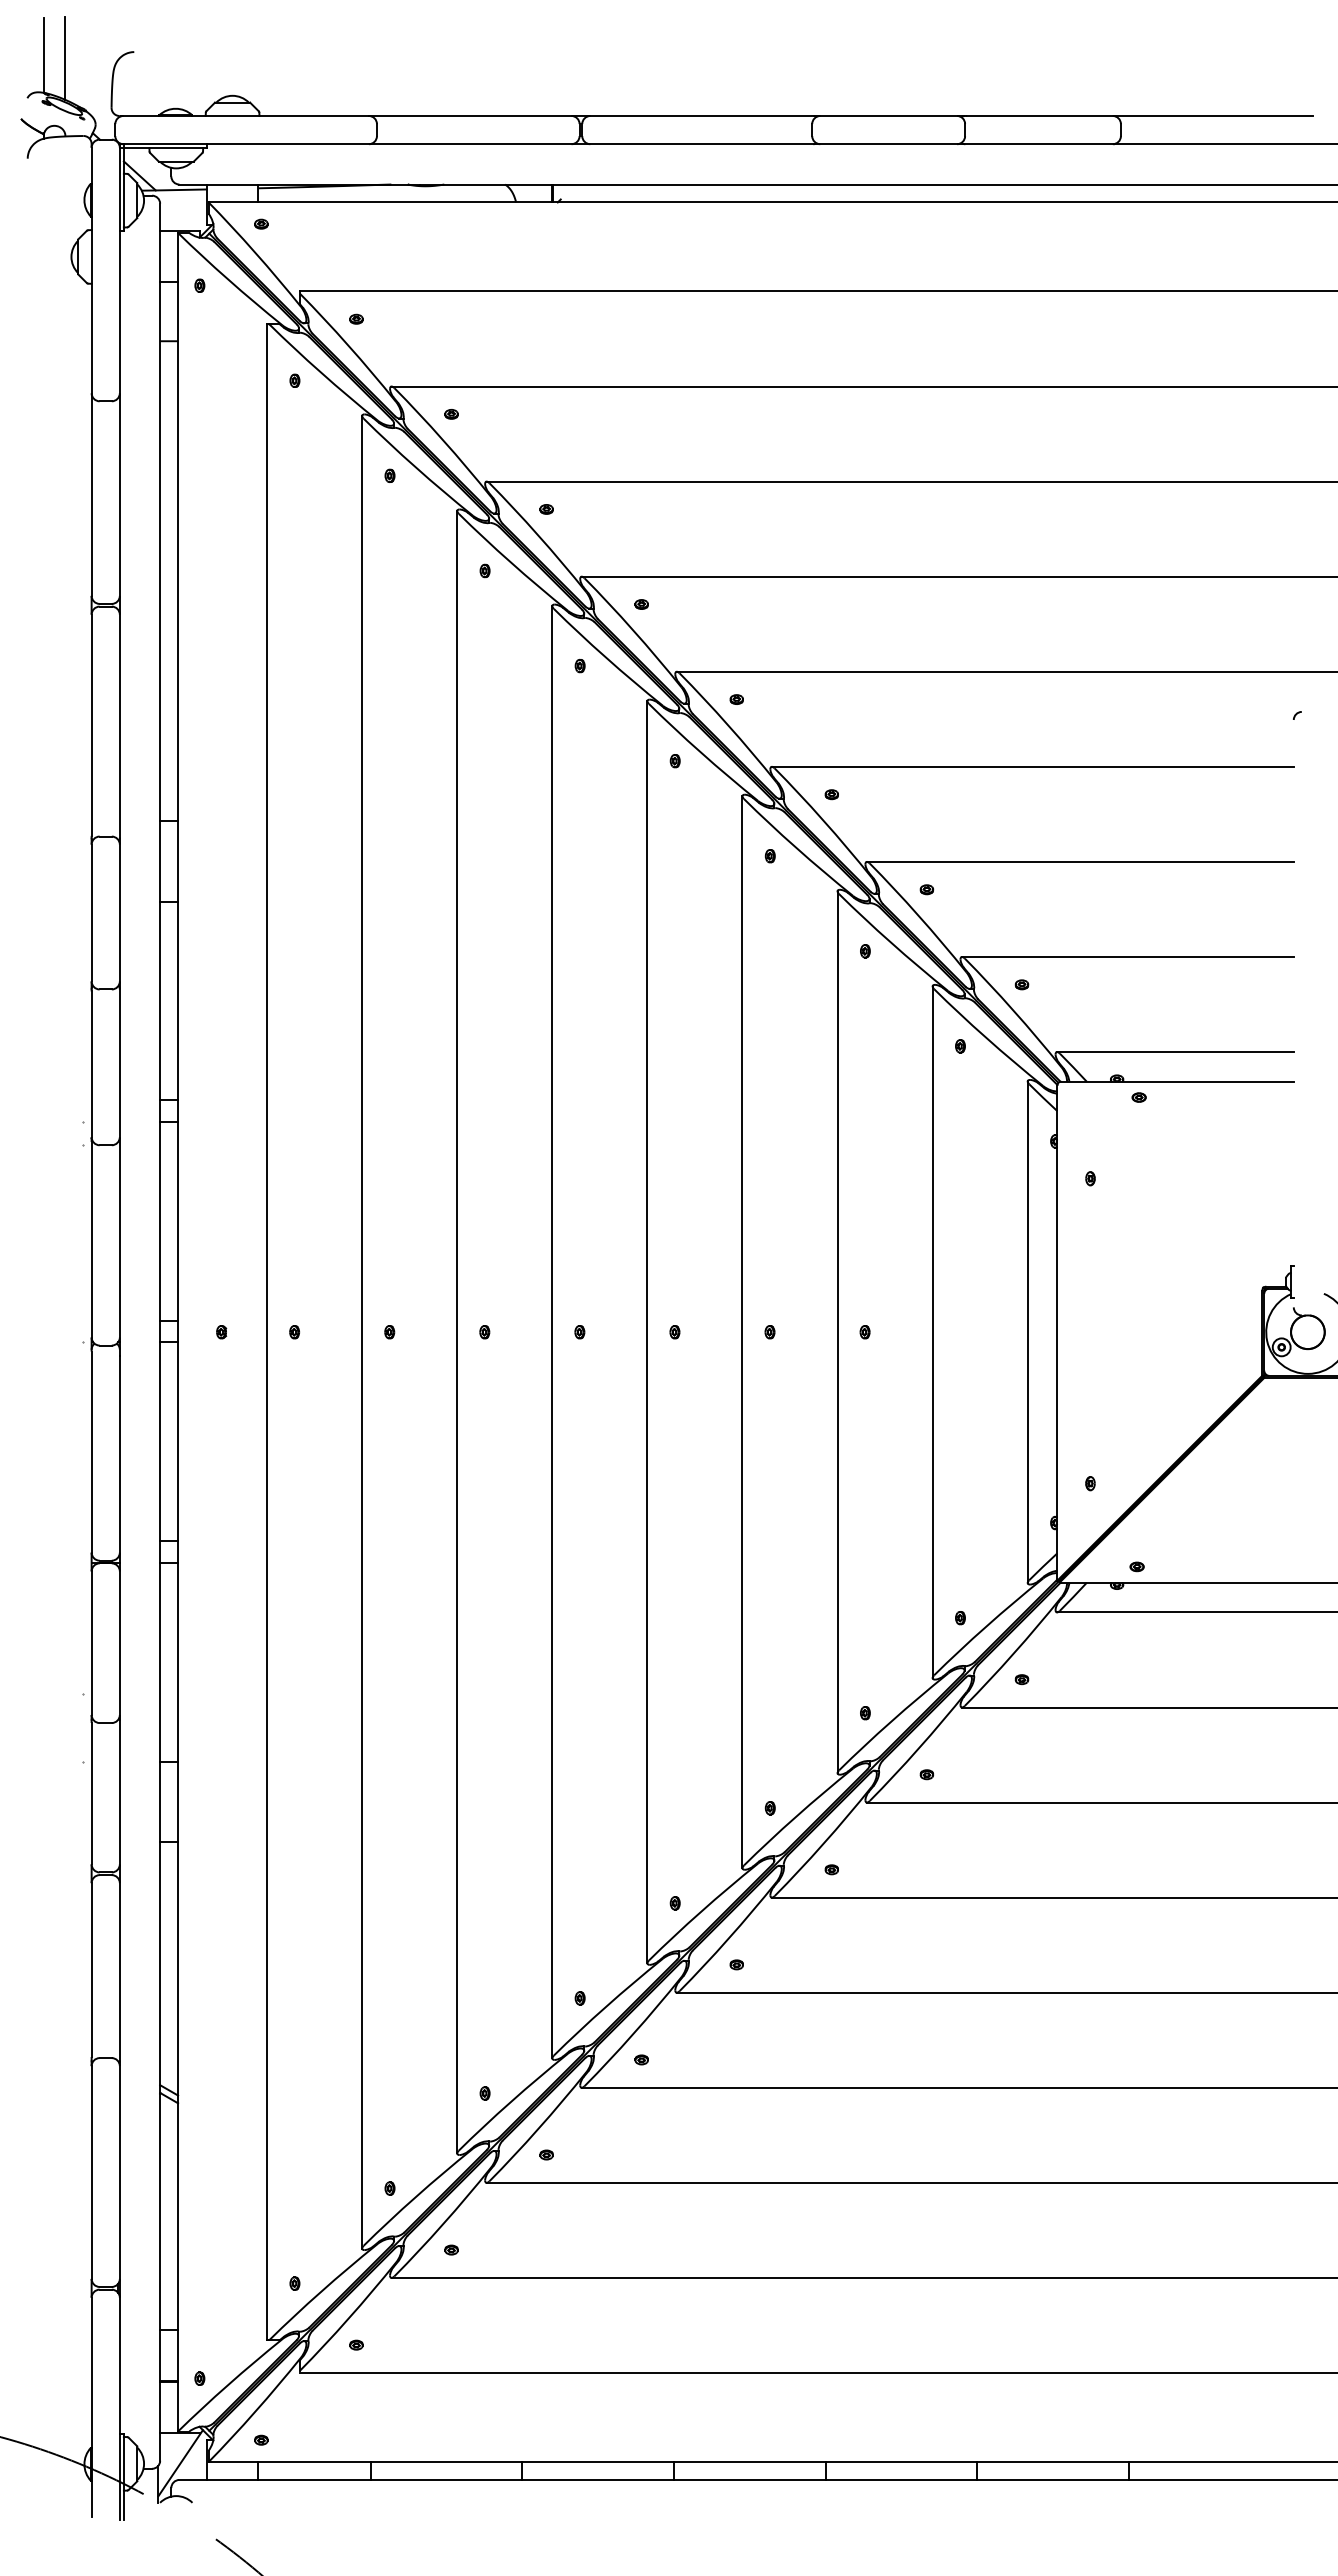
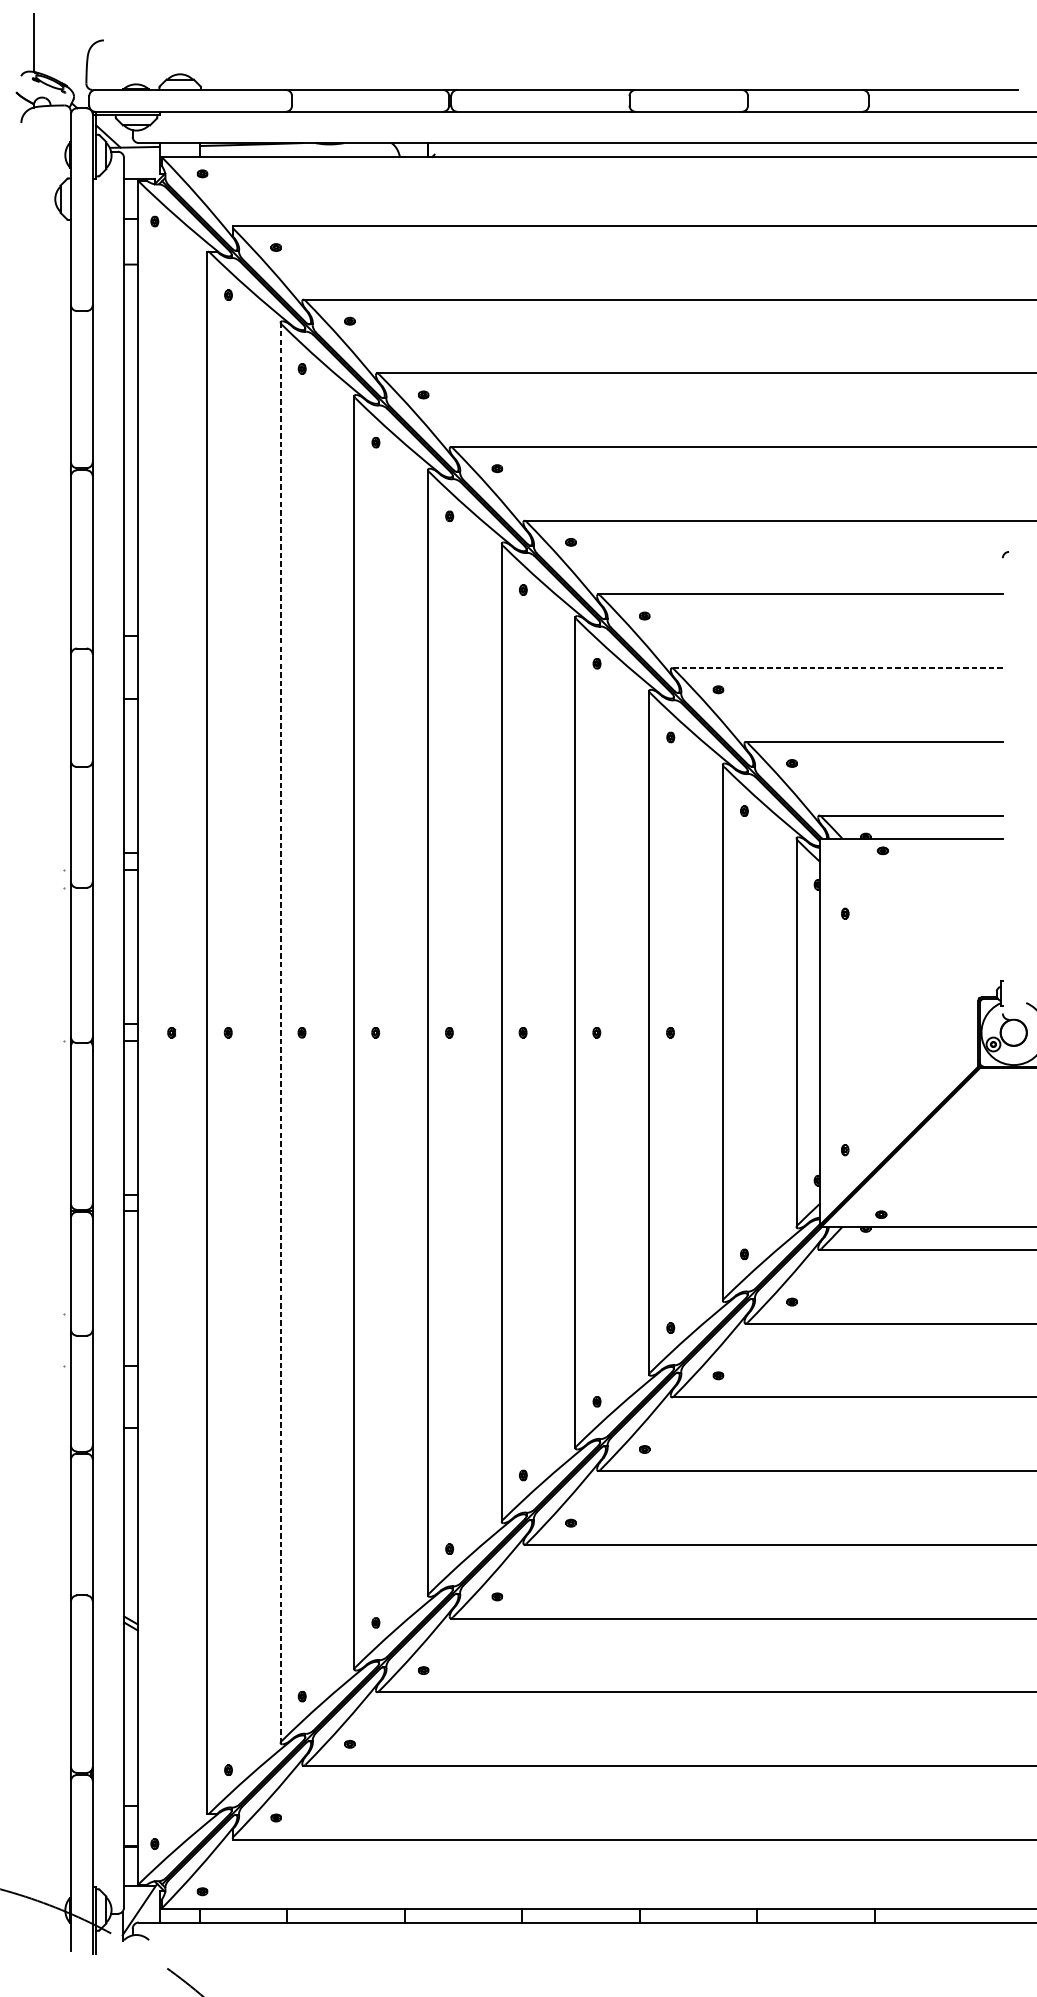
line: (65, 58) -> (50, 45), removed
line: (1079, 861) -> (836, 667), solid -> dashed
line: (362, 1332) -> (280, 1032), solid -> dashed

